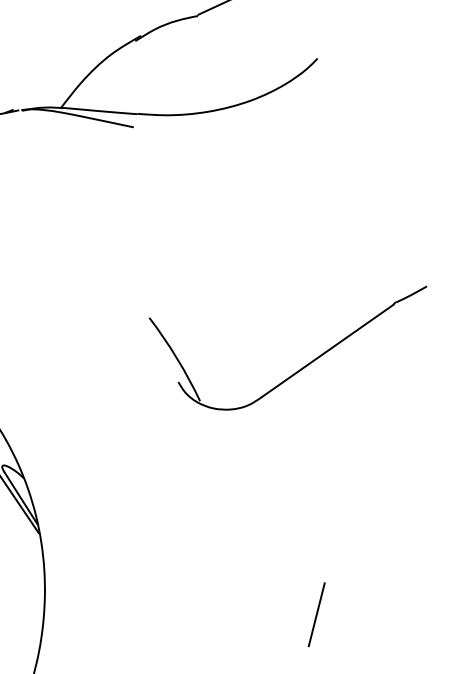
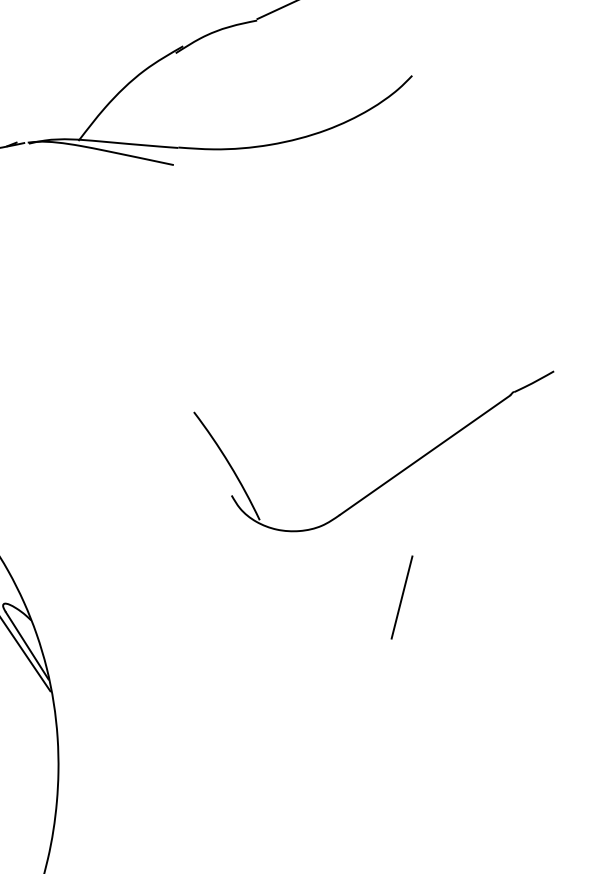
line: (316, 614) -> (401, 597), moved

